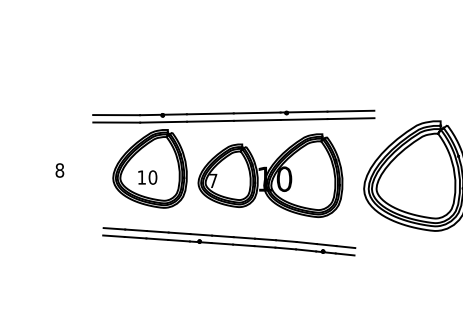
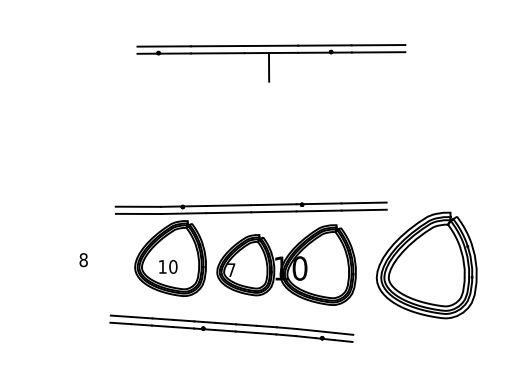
part: (228, 241) -> (231, 328), moved

